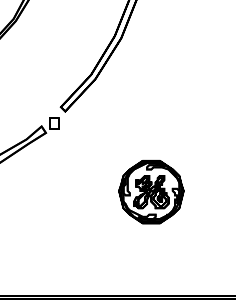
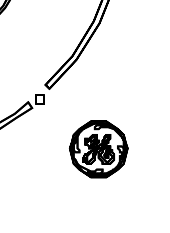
part: (151, 192) -> (98, 149), moved

